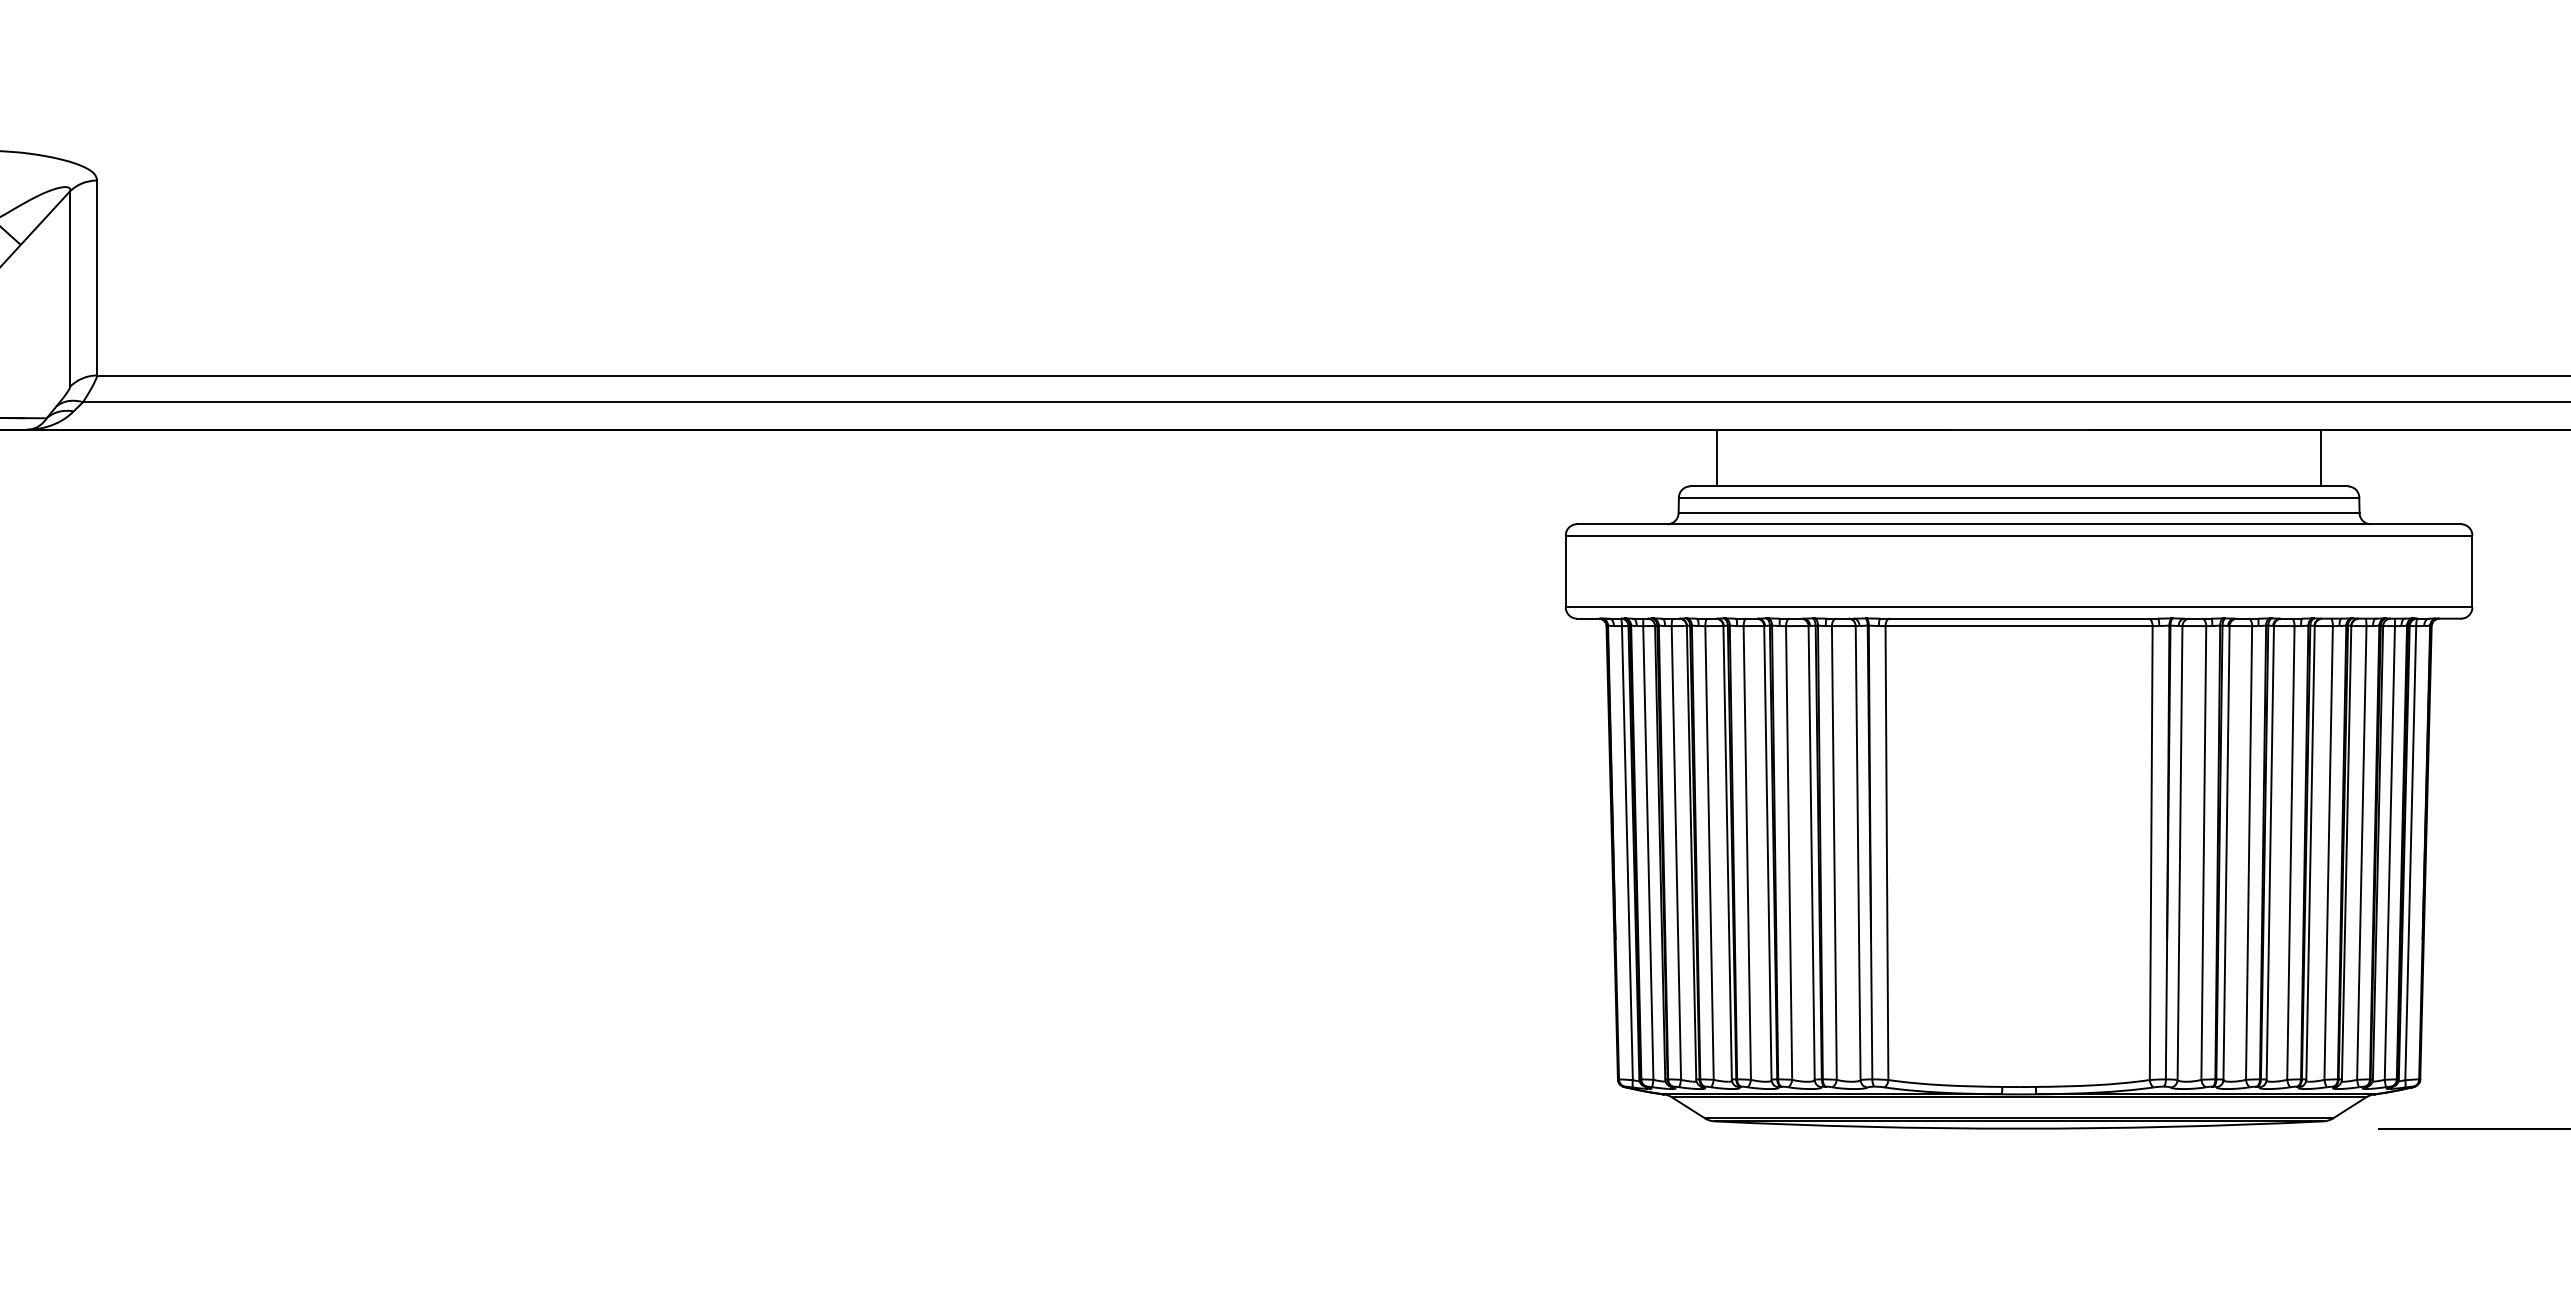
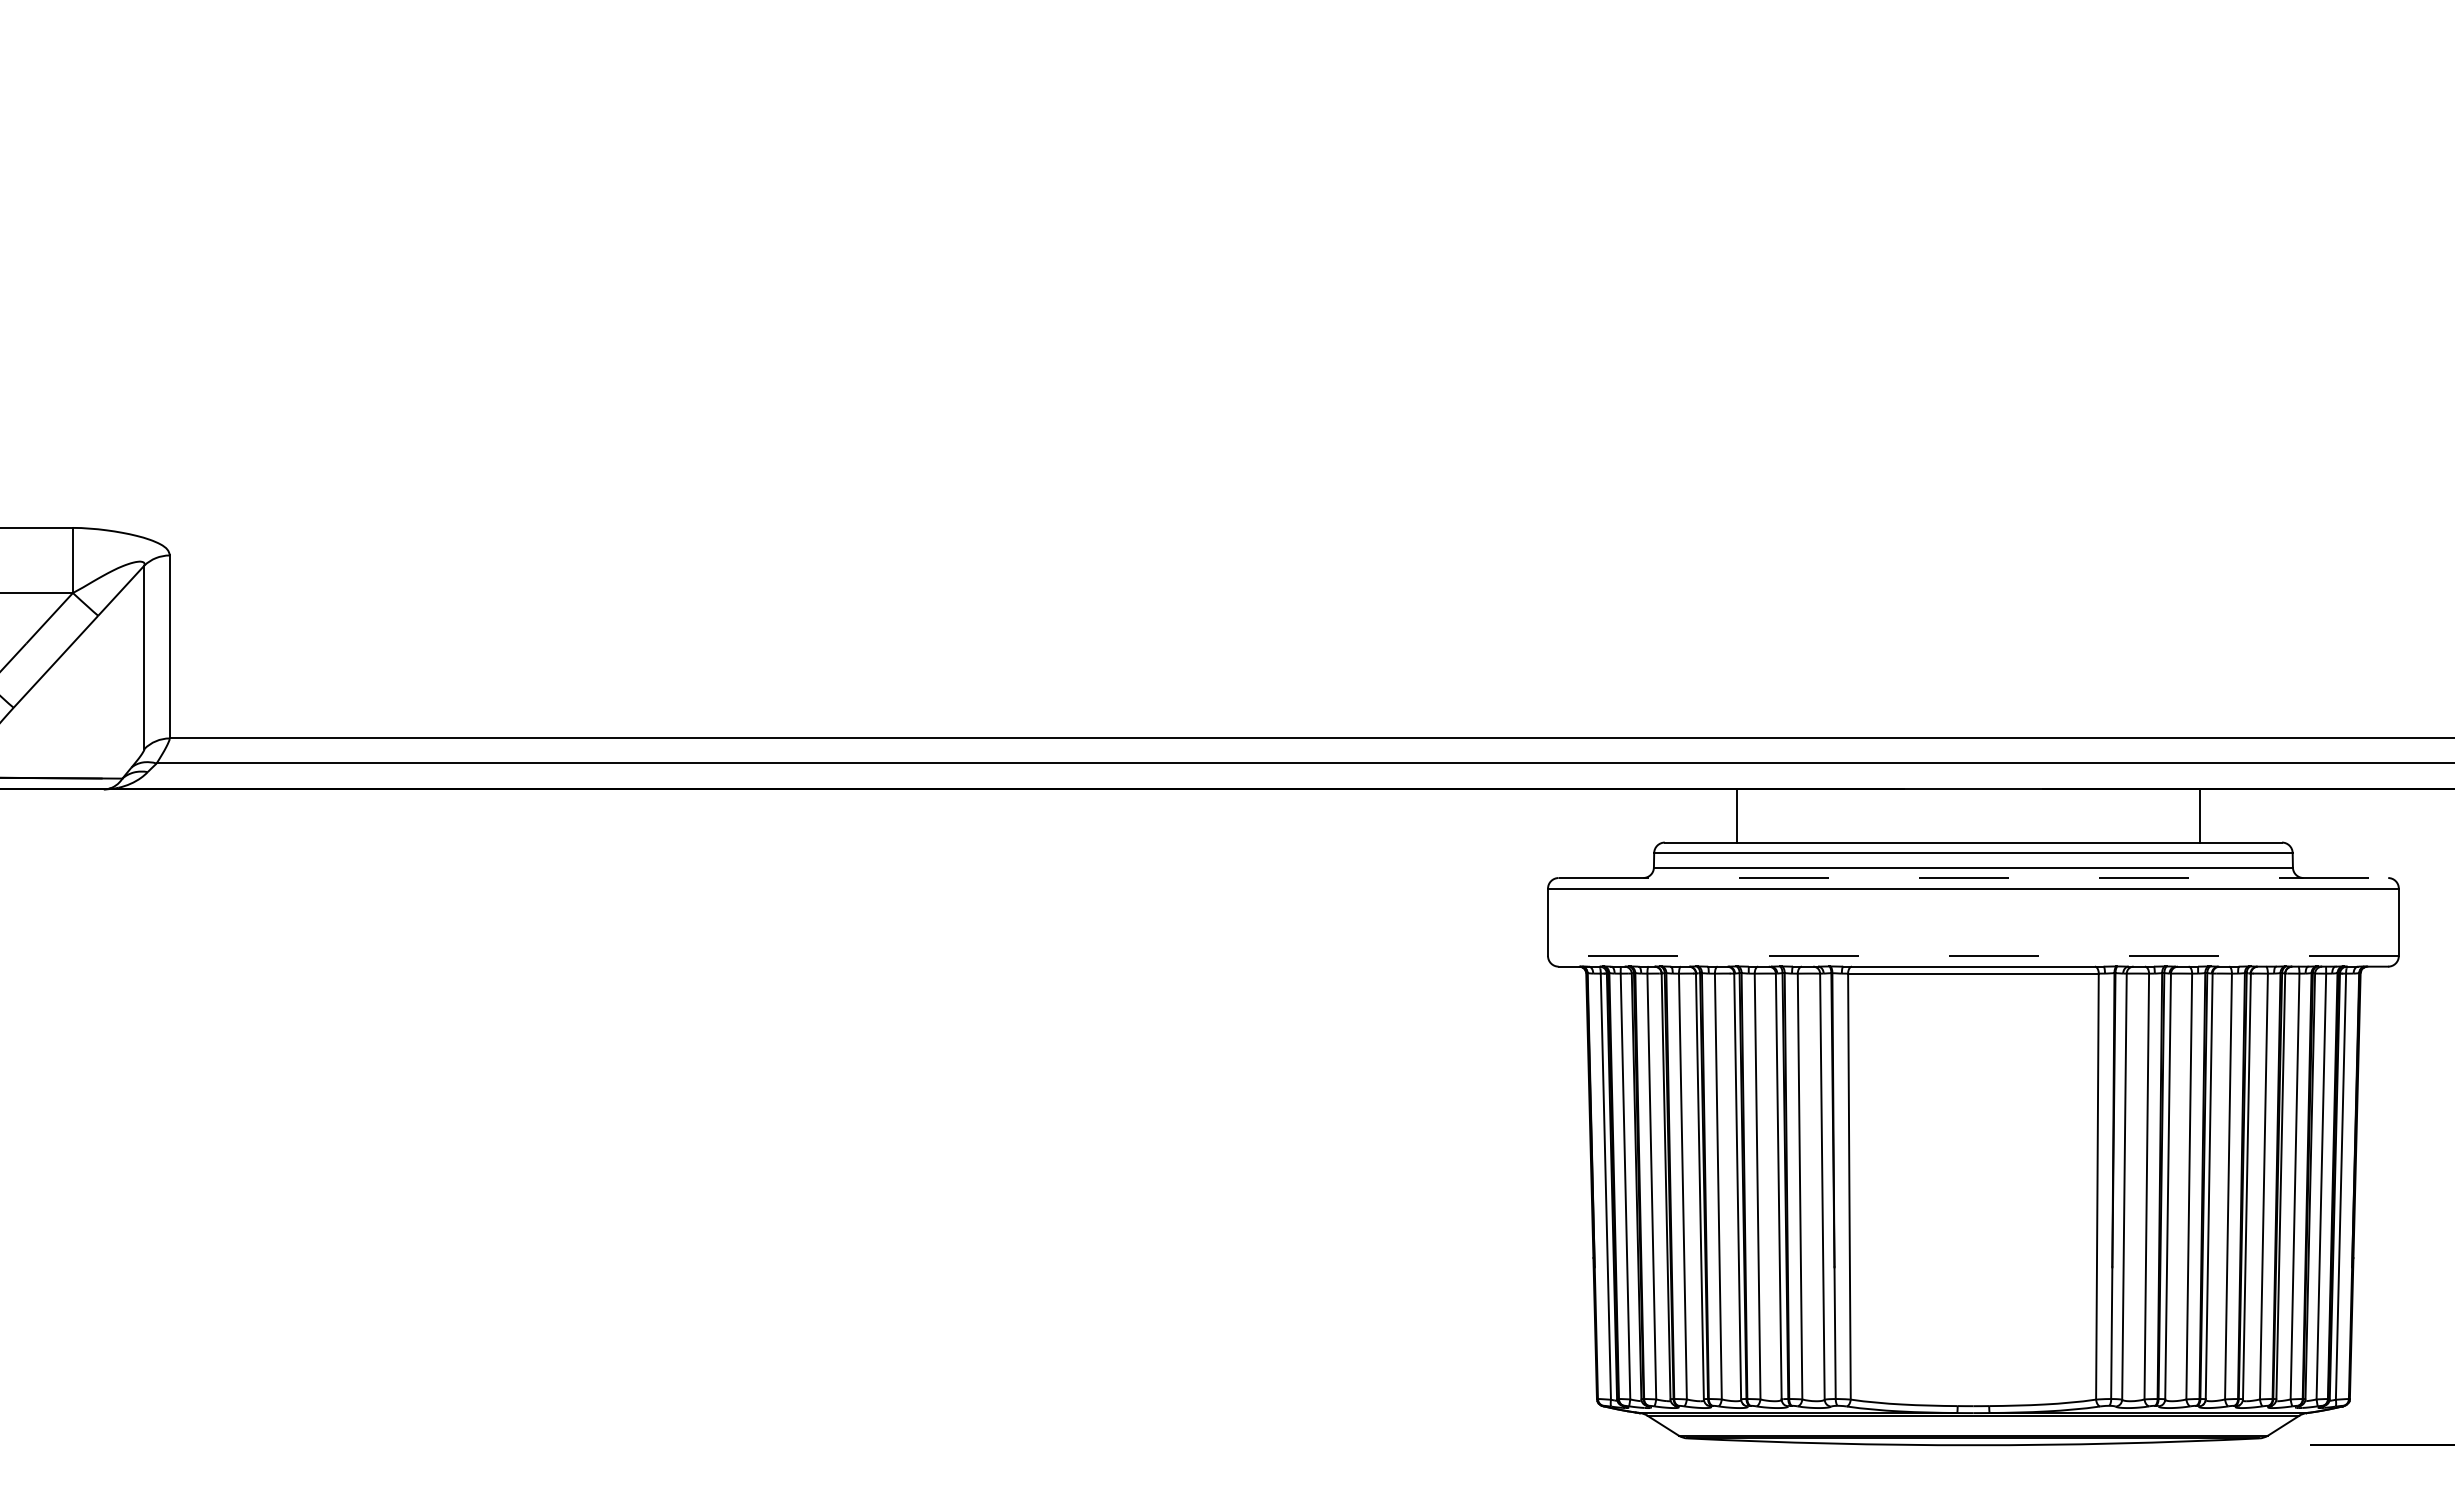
line: (1716, 457) -> (1736, 815), moved
line: (2321, 457) -> (2200, 815), moved
line: (2019, 524) -> (1973, 878), solid -> dashed
line: (2018, 607) -> (1972, 956), solid -> dashed

